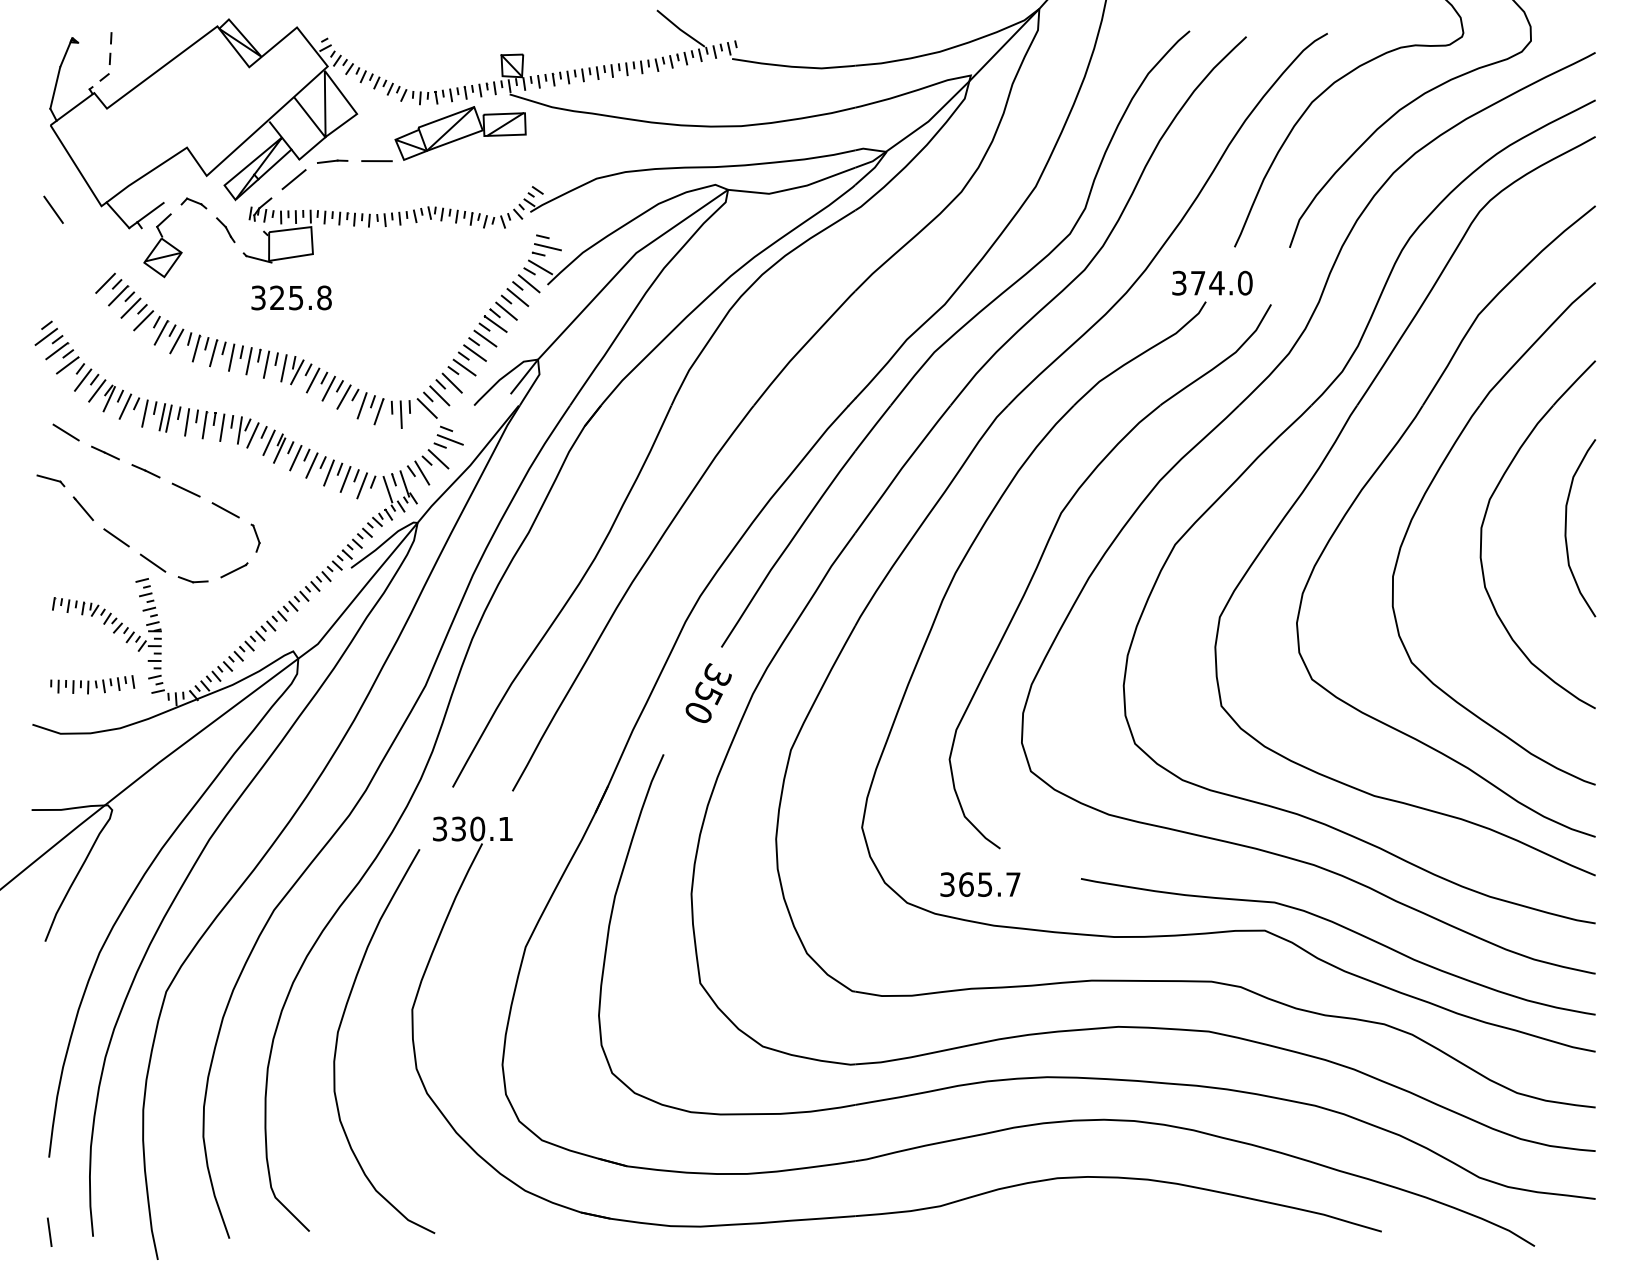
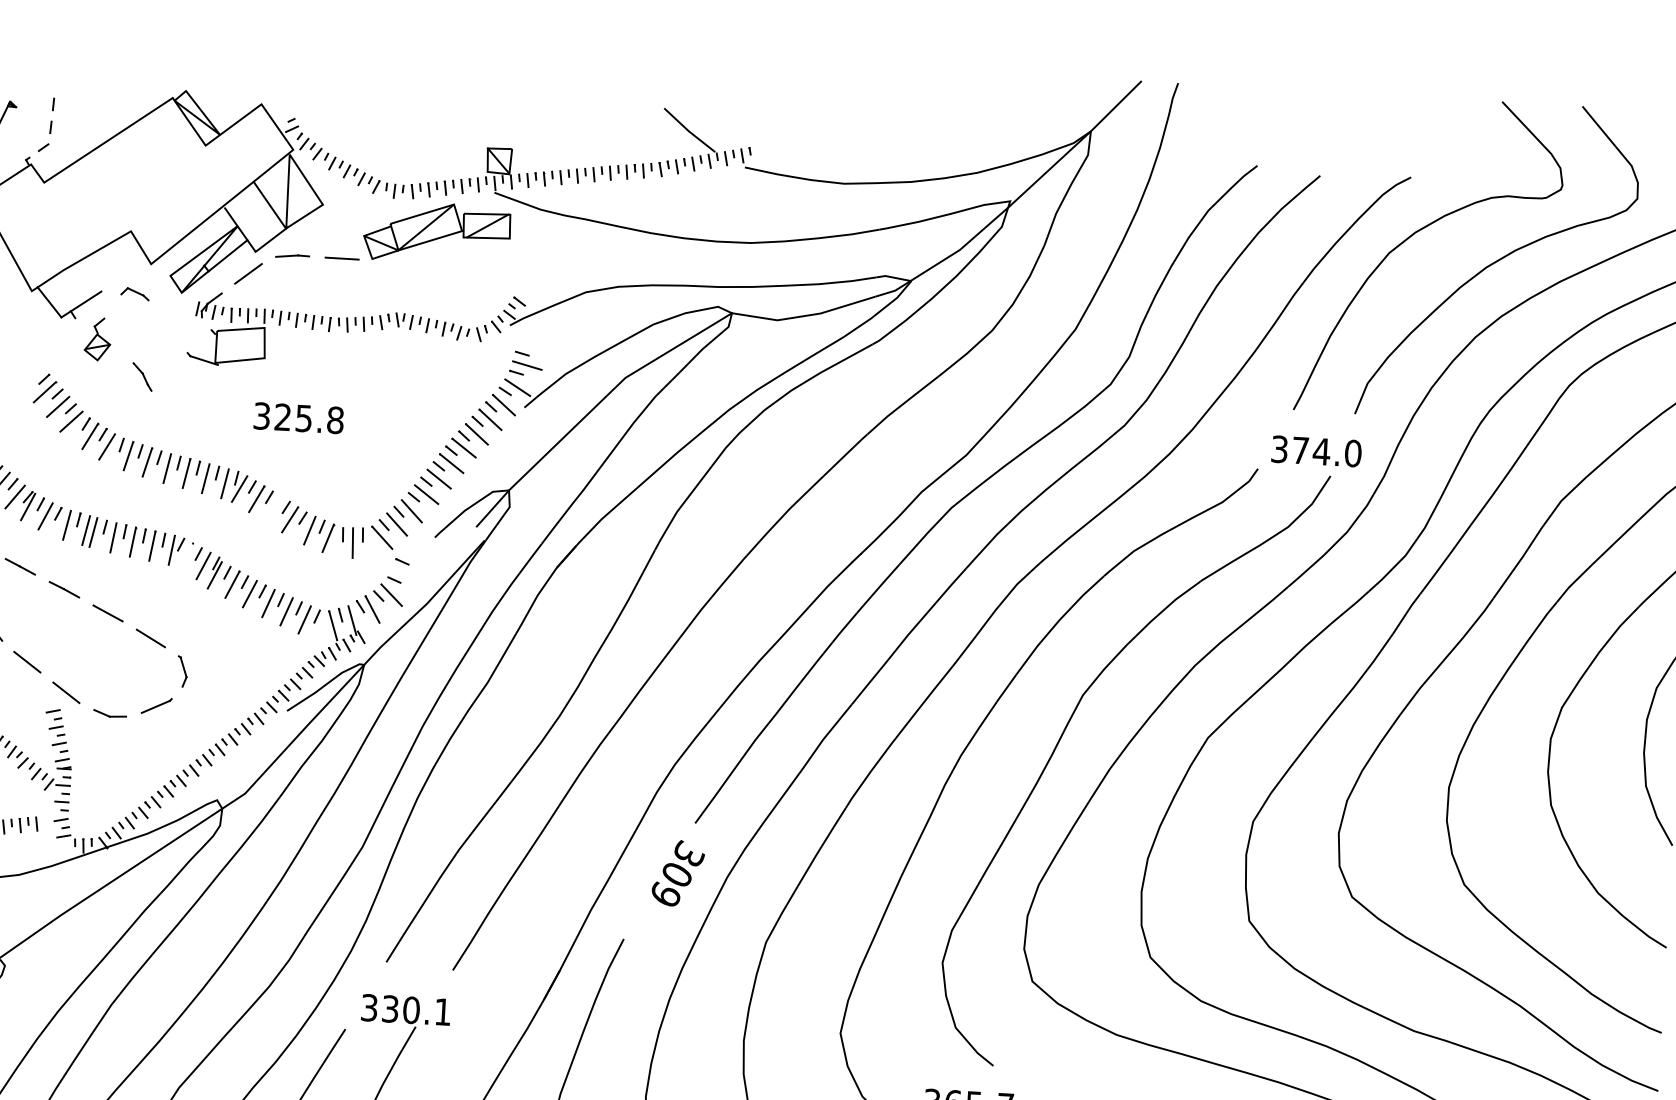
part: (225, 230) -> (142, 377), moved
part: (162, 245) -> (97, 338), size x0.6
line: (105, 282) -> (31, 376), removed
text: (1212, 282) -> (1316, 450), moved
text: (291, 297) -> (298, 417), moved
line: (328, 388) -> (273, 509), removed
line: (252, 435) -> (185, 556), removed
line: (449, 439) -> (405, 573), removed
text: (703, 701) -> (671, 882), 350 -> 309

